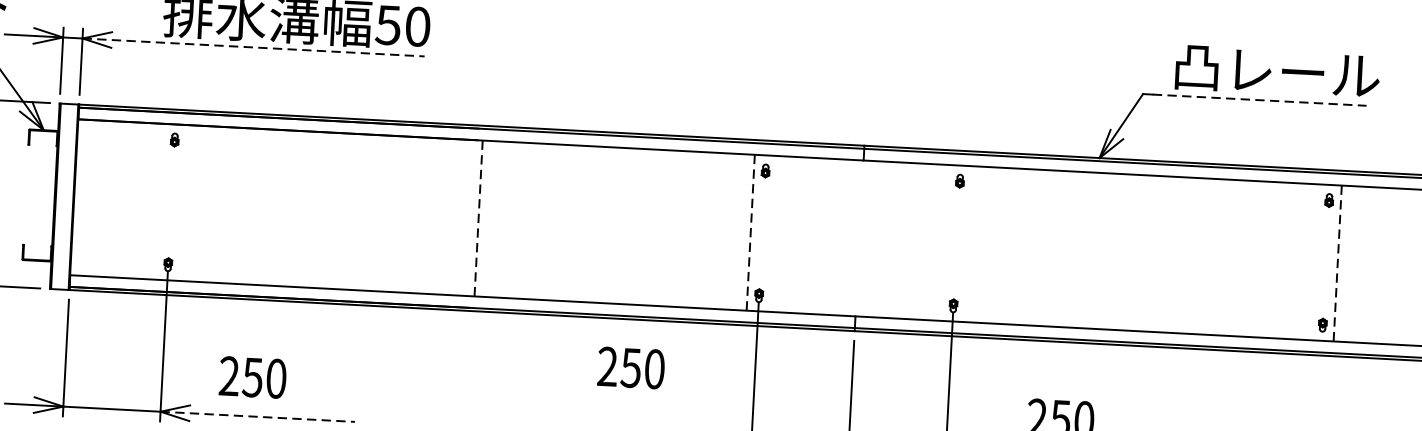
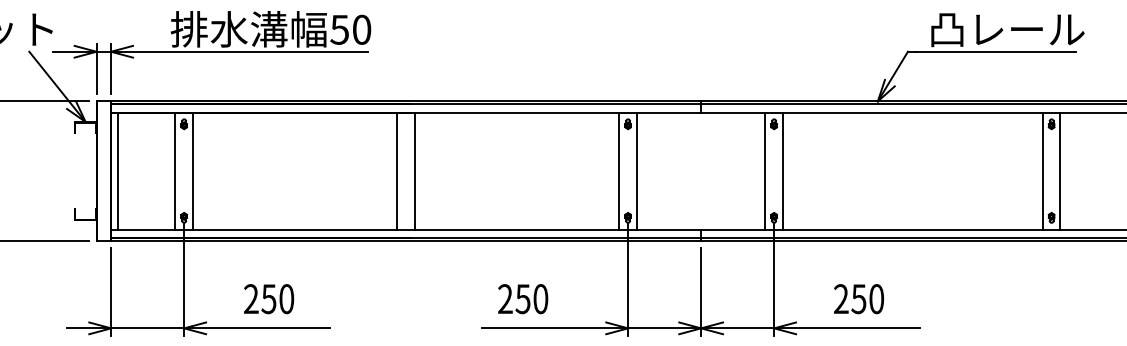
line: (253, 47) -> (239, 51), dashed -> solid
line: (1261, 99) -> (996, 51), dashed -> solid
line: (82, 196) -> (117, 170), added
line: (159, 201) -> (175, 170), added
line: (182, 202) -> (192, 170), added
line: (455, 216) -> (397, 170), added
line: (478, 219) -> (414, 171), dashed -> solid
line: (750, 233) -> (619, 171), dashed -> solid
line: (773, 233) -> (636, 170), added
line: (945, 242) -> (765, 170), added
line: (967, 243) -> (782, 170), added
line: (1313, 261) -> (1042, 170), added
line: (1337, 264) -> (1060, 171), dashed -> solid
text: (631, 368) -> (523, 299), moved
text: (253, 378) -> (269, 299), moved
line: (258, 417) -> (257, 328), dashed -> solid

